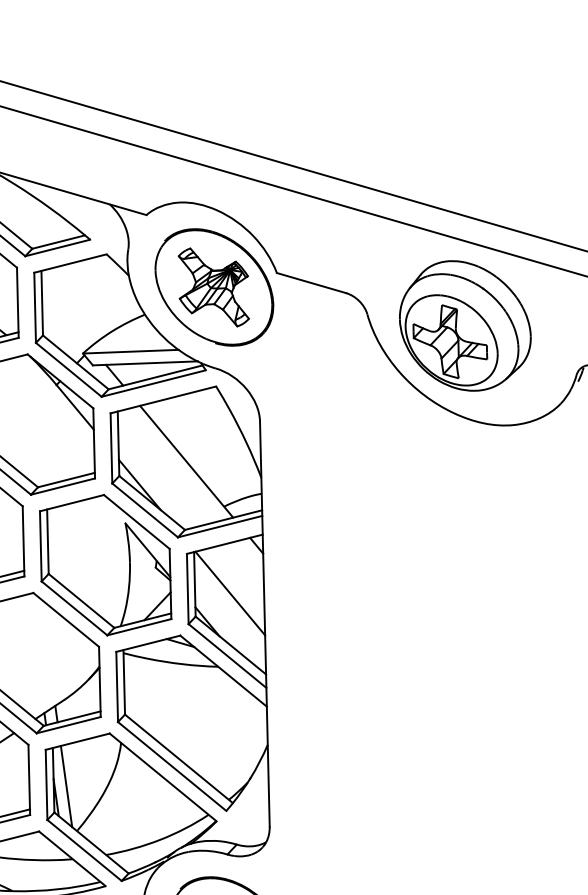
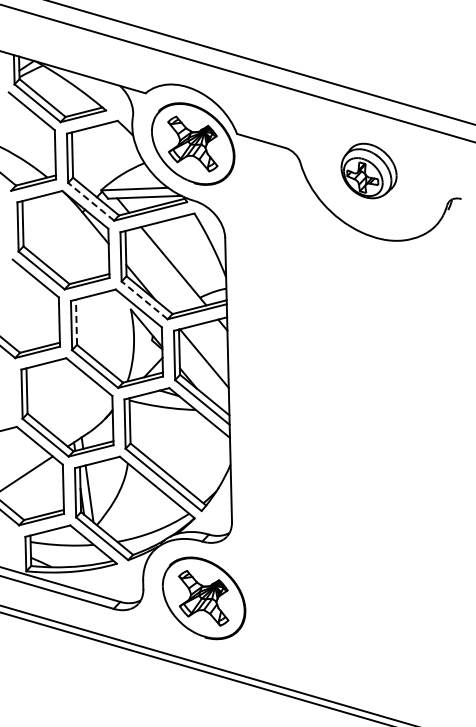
part: (464, 325) -> (368, 170), size x0.6
line: (69, 369) -> (91, 201), solid -> dashed
line: (144, 510) -> (144, 300), solid -> dashed
line: (47, 541) -> (76, 322), solid -> dashed

